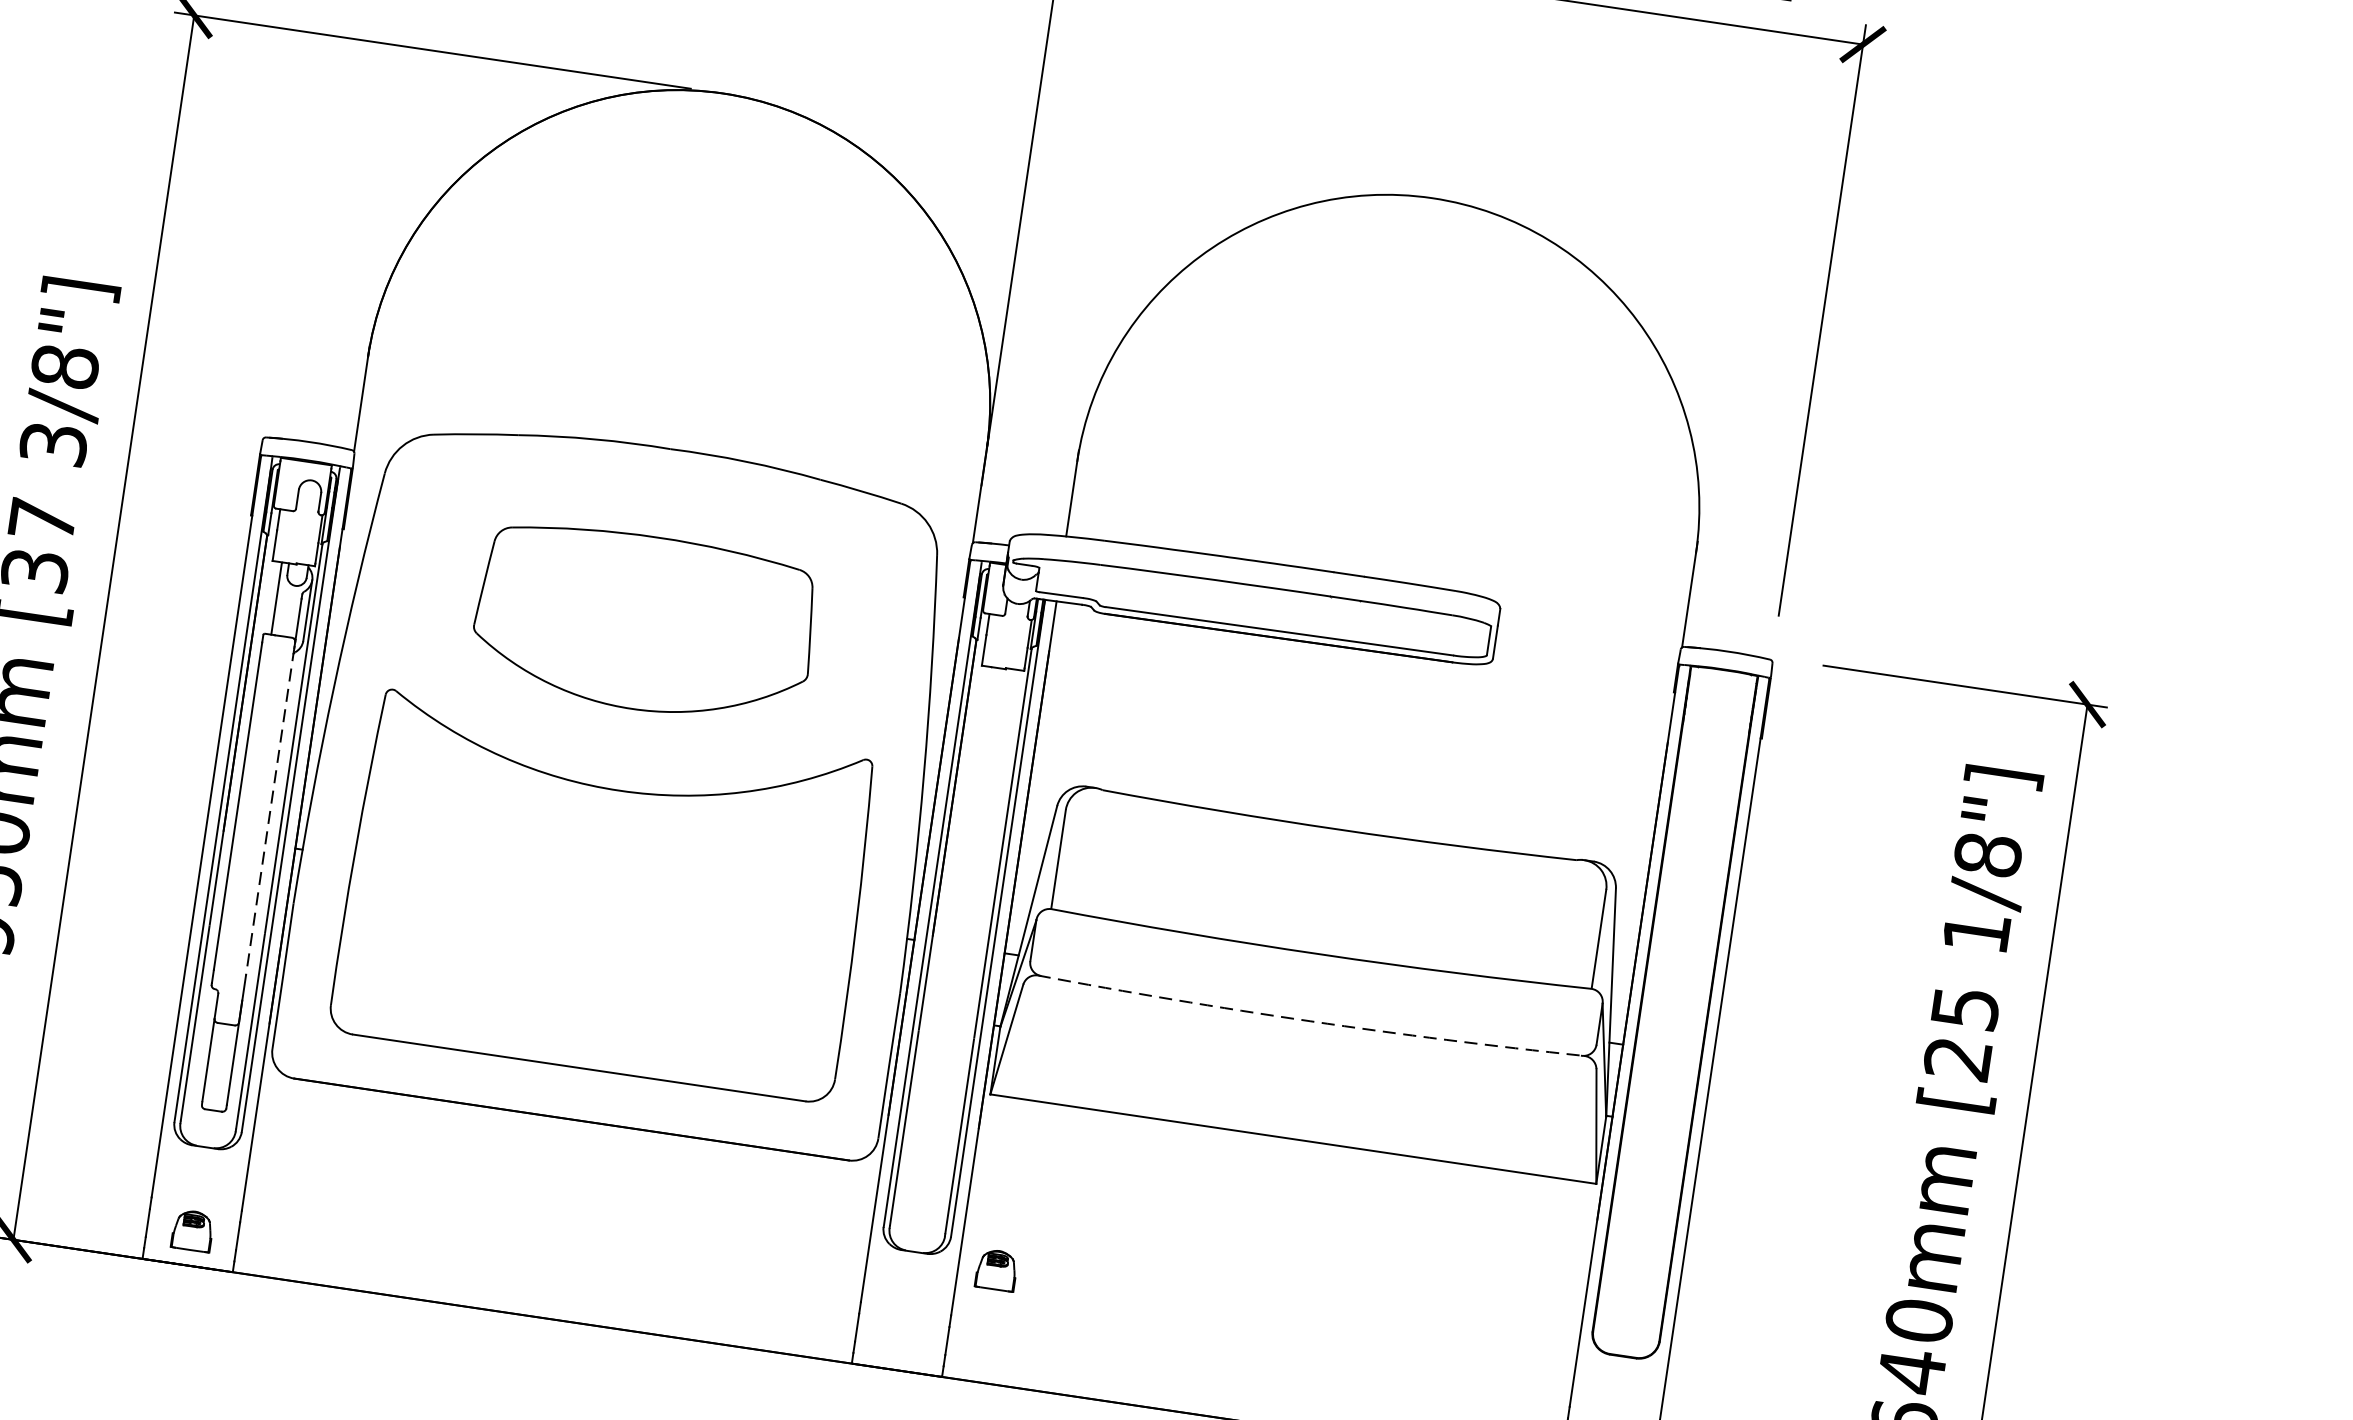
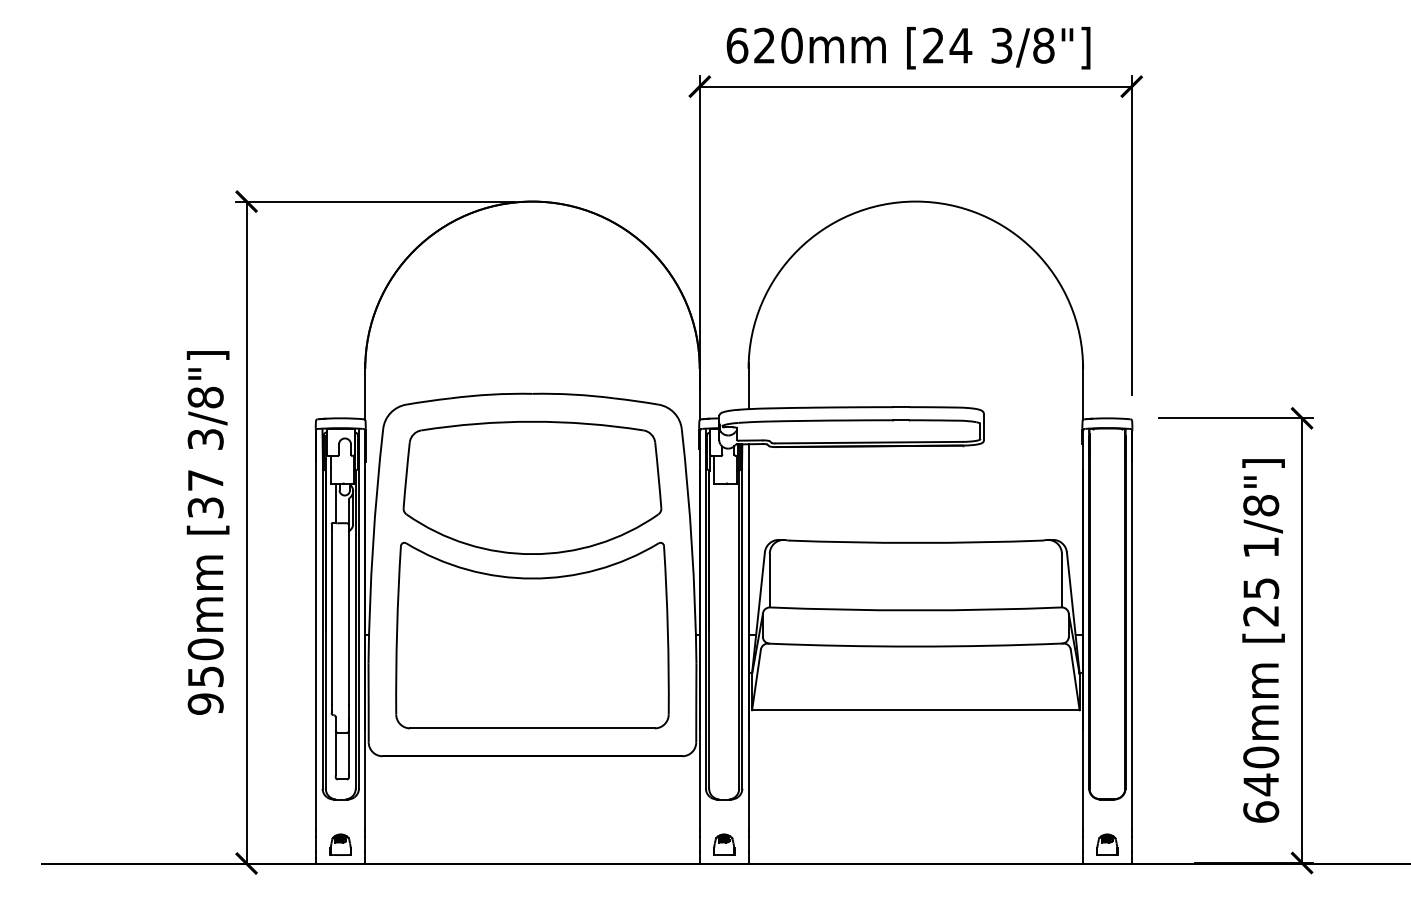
part: (645, 622) -> (532, 487), size x1.43
line: (269, 812) -> (348, 617), dashed -> solid
arc: (1310, 1021) -> (915, 646), dashed -> solid
part: (997, 1269) -> (724, 844), moved

